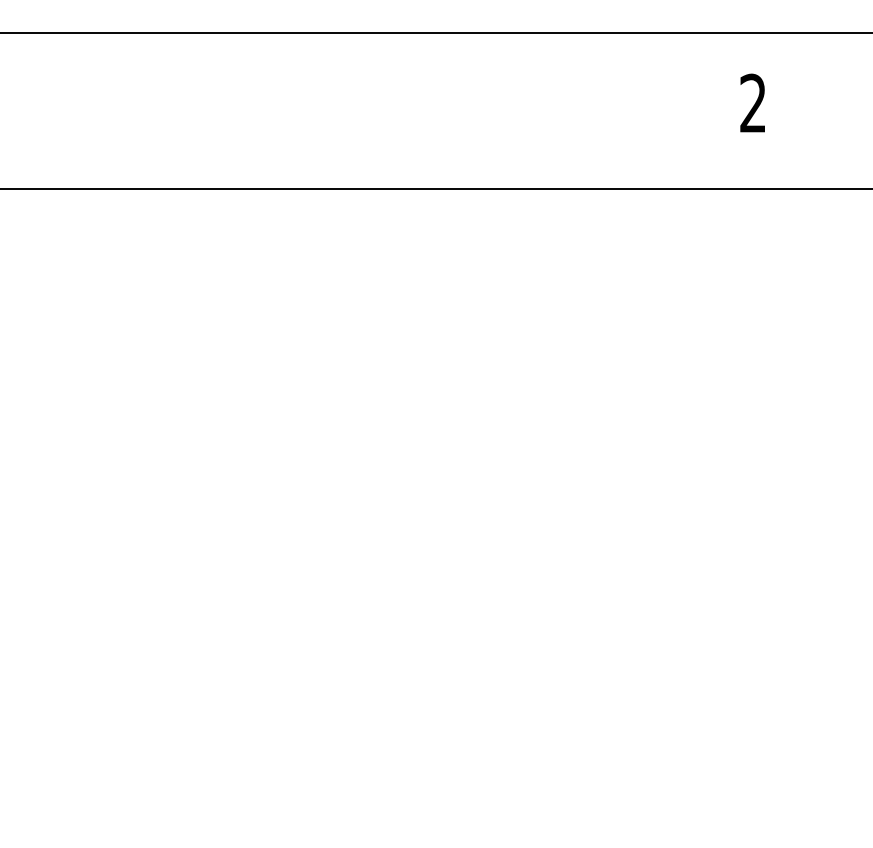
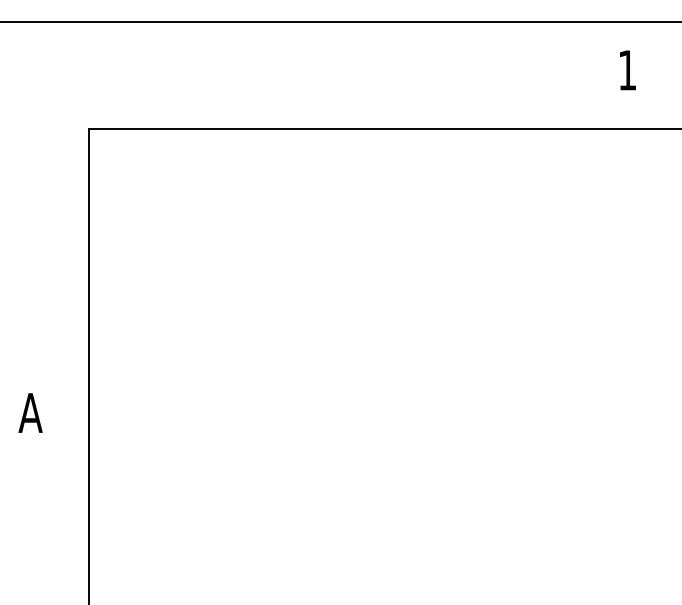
text: (751, 102) -> (626, 69), 2 -> 1

